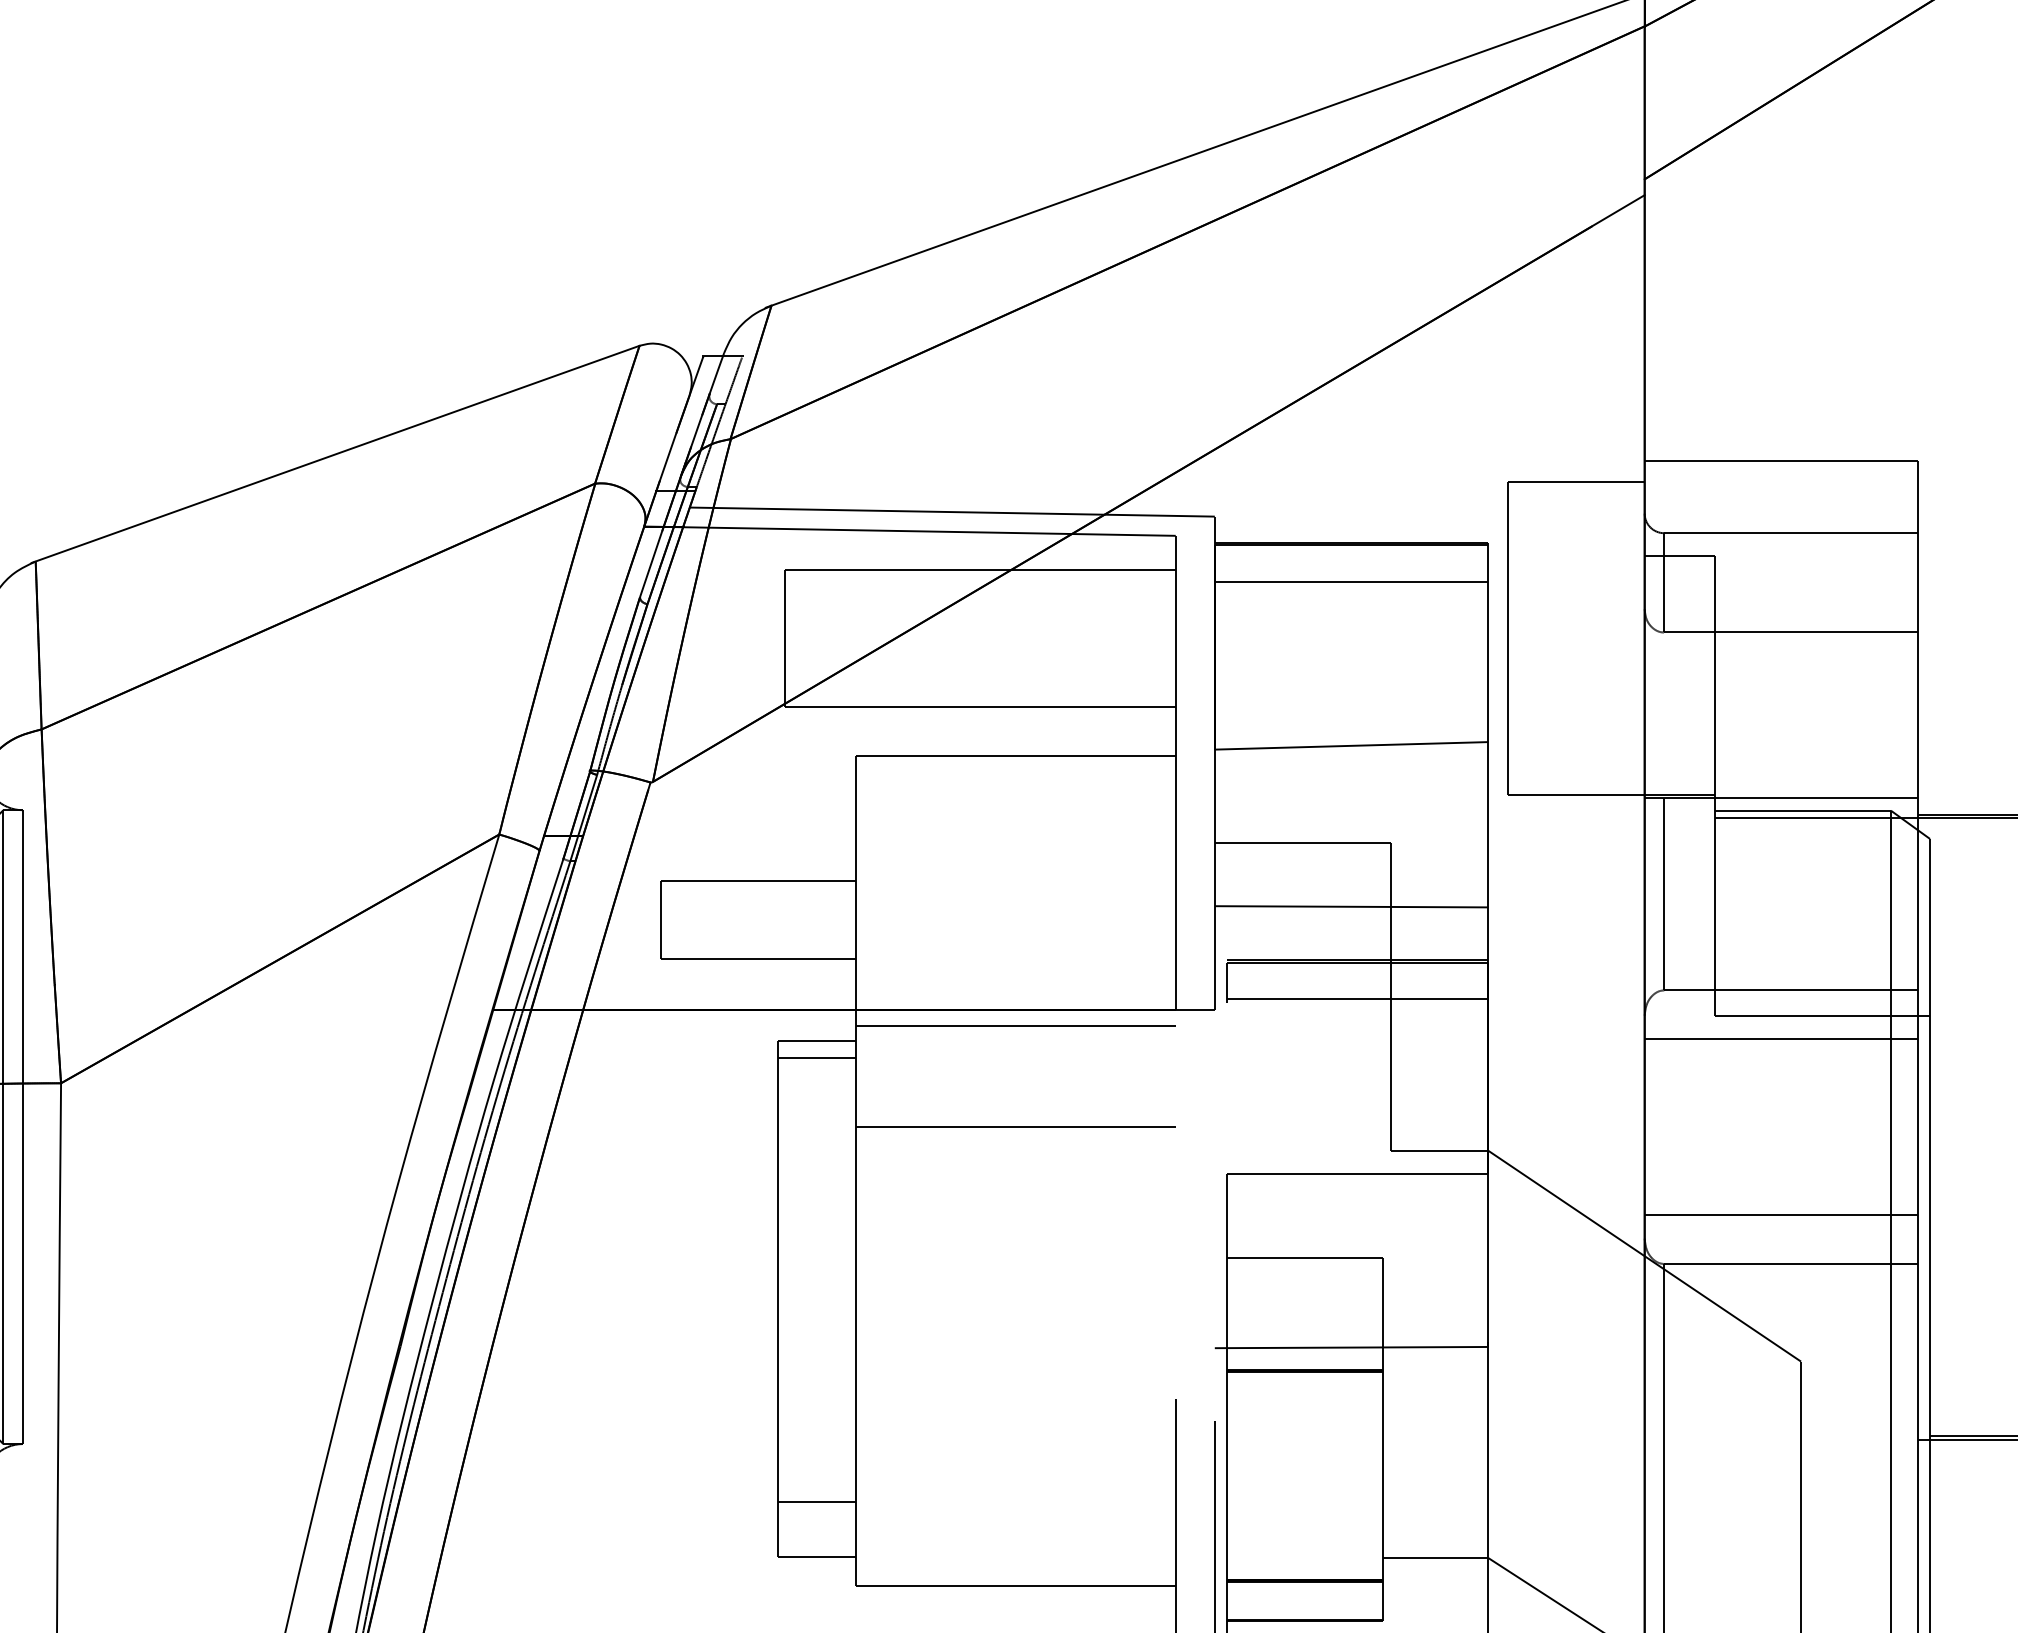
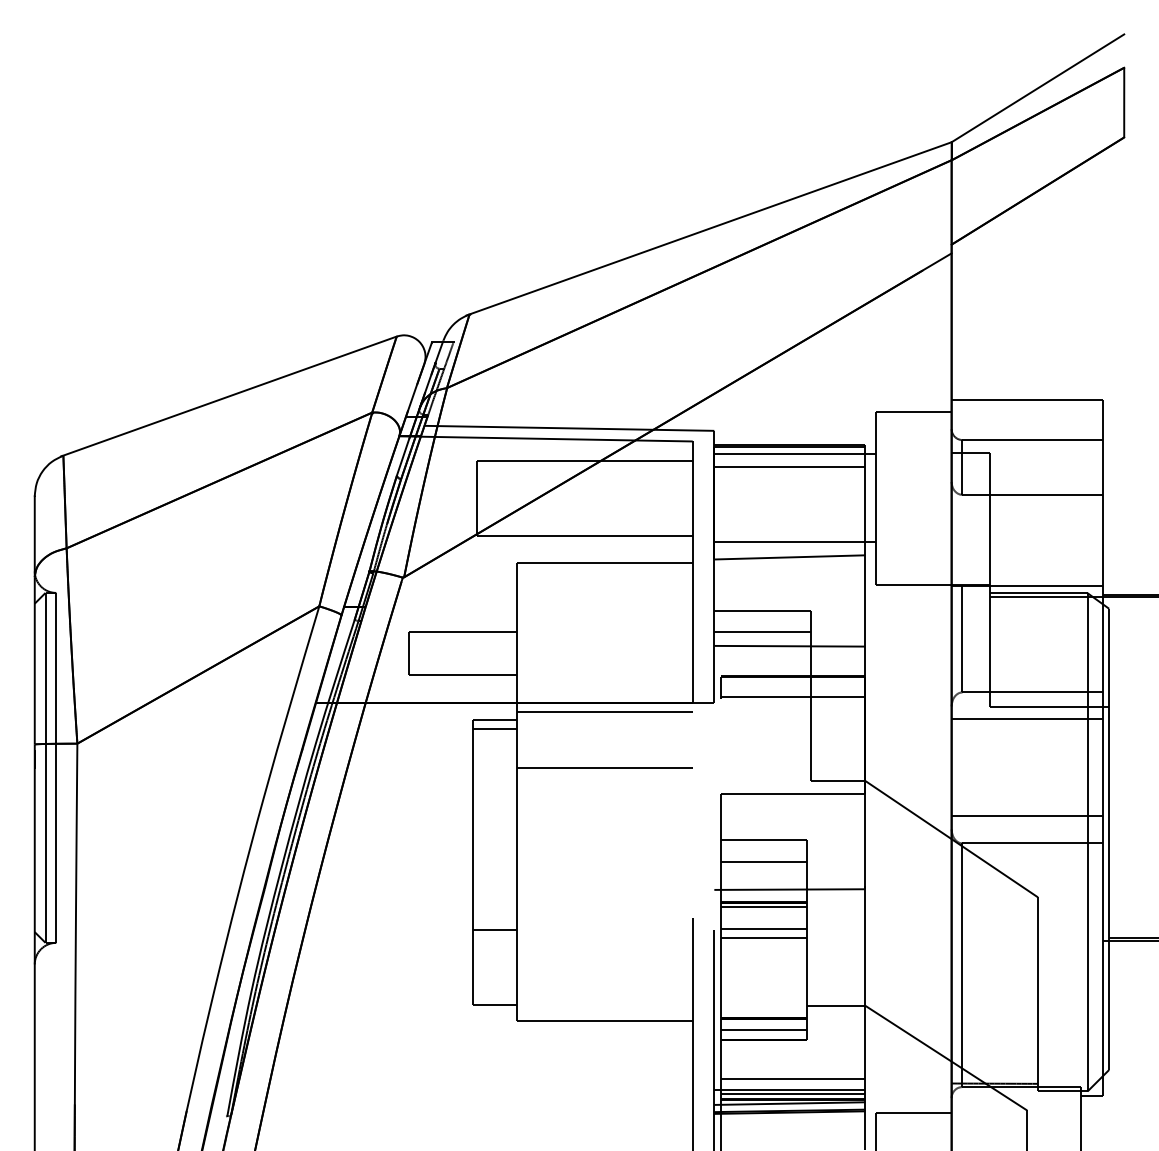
line: (1361, 559) -> (795, 454), added
line: (1361, 718) -> (795, 542), added
line: (1302, 881) -> (762, 632), added
line: (1303, 1296) -> (763, 861), added
line: (1303, 1378) -> (763, 906), added
line: (1303, 1418) -> (763, 928), added
line: (1303, 1436) -> (763, 938), added
line: (816, 1501) -> (494, 929), moved
line: (1303, 1602) -> (763, 1030), added

